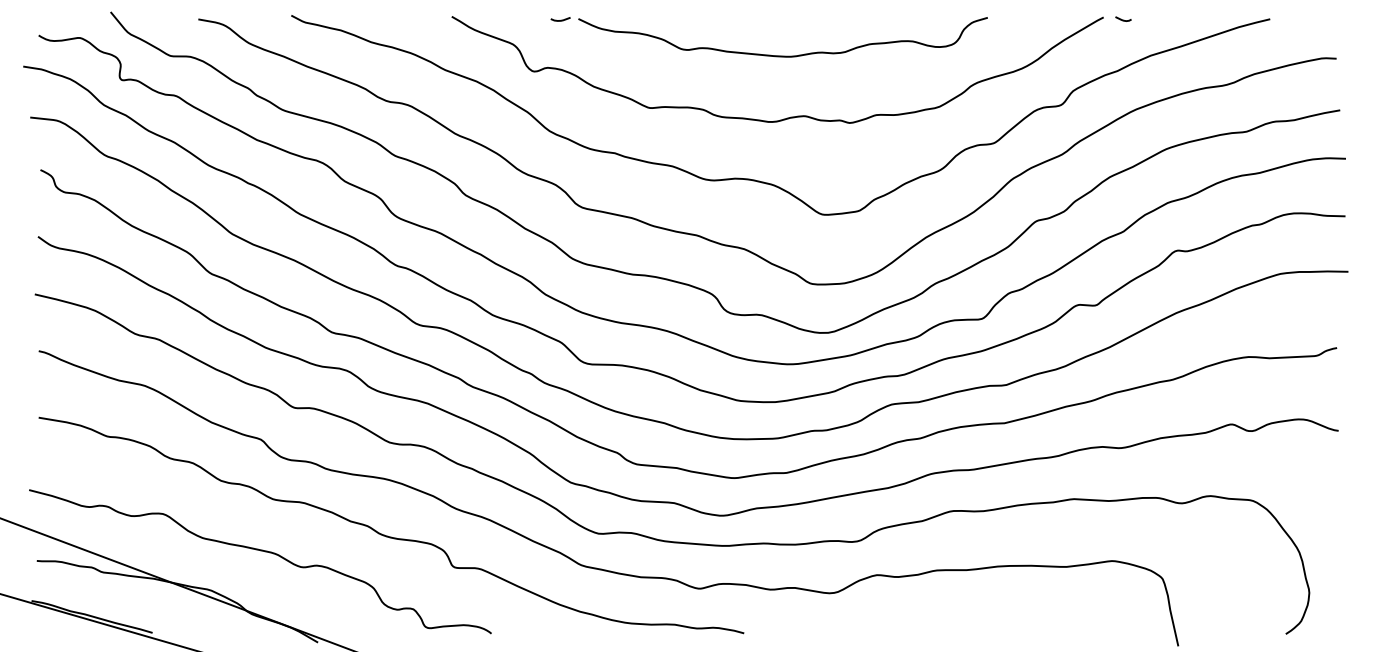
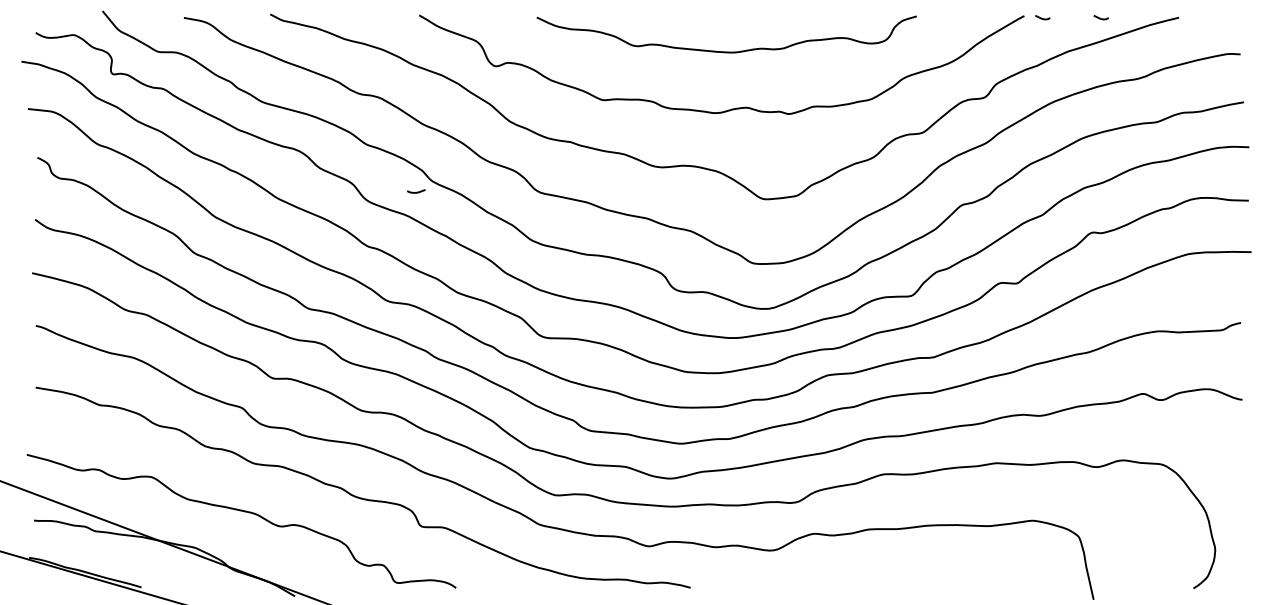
curve: (561, 19) -> (417, 191), moved
curve: (1186, 19) -> (1101, 17), added

